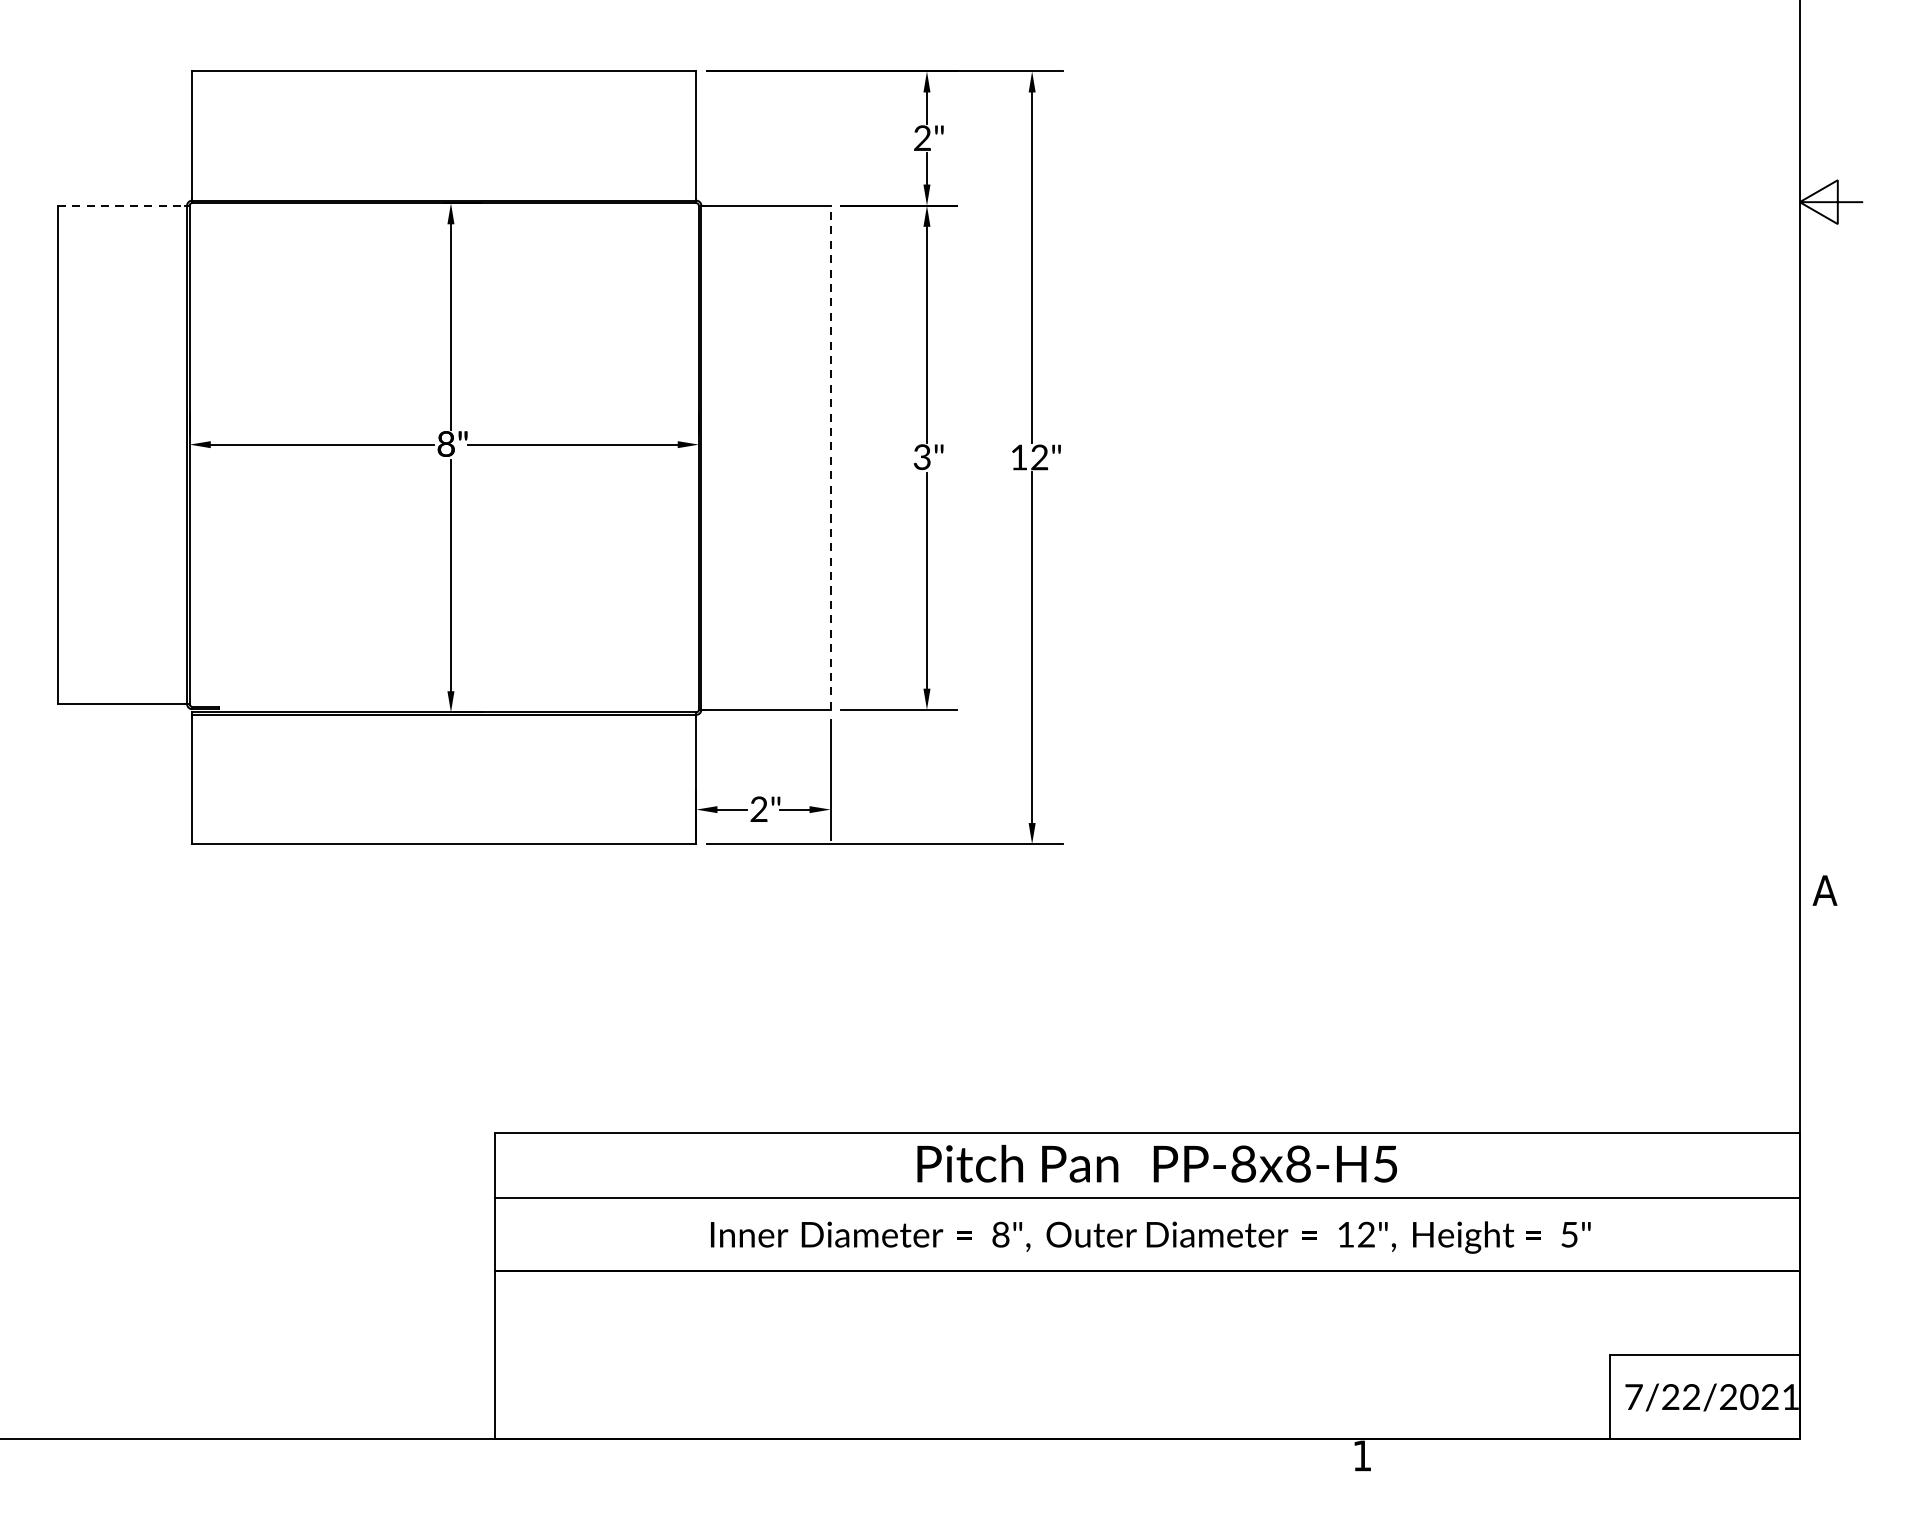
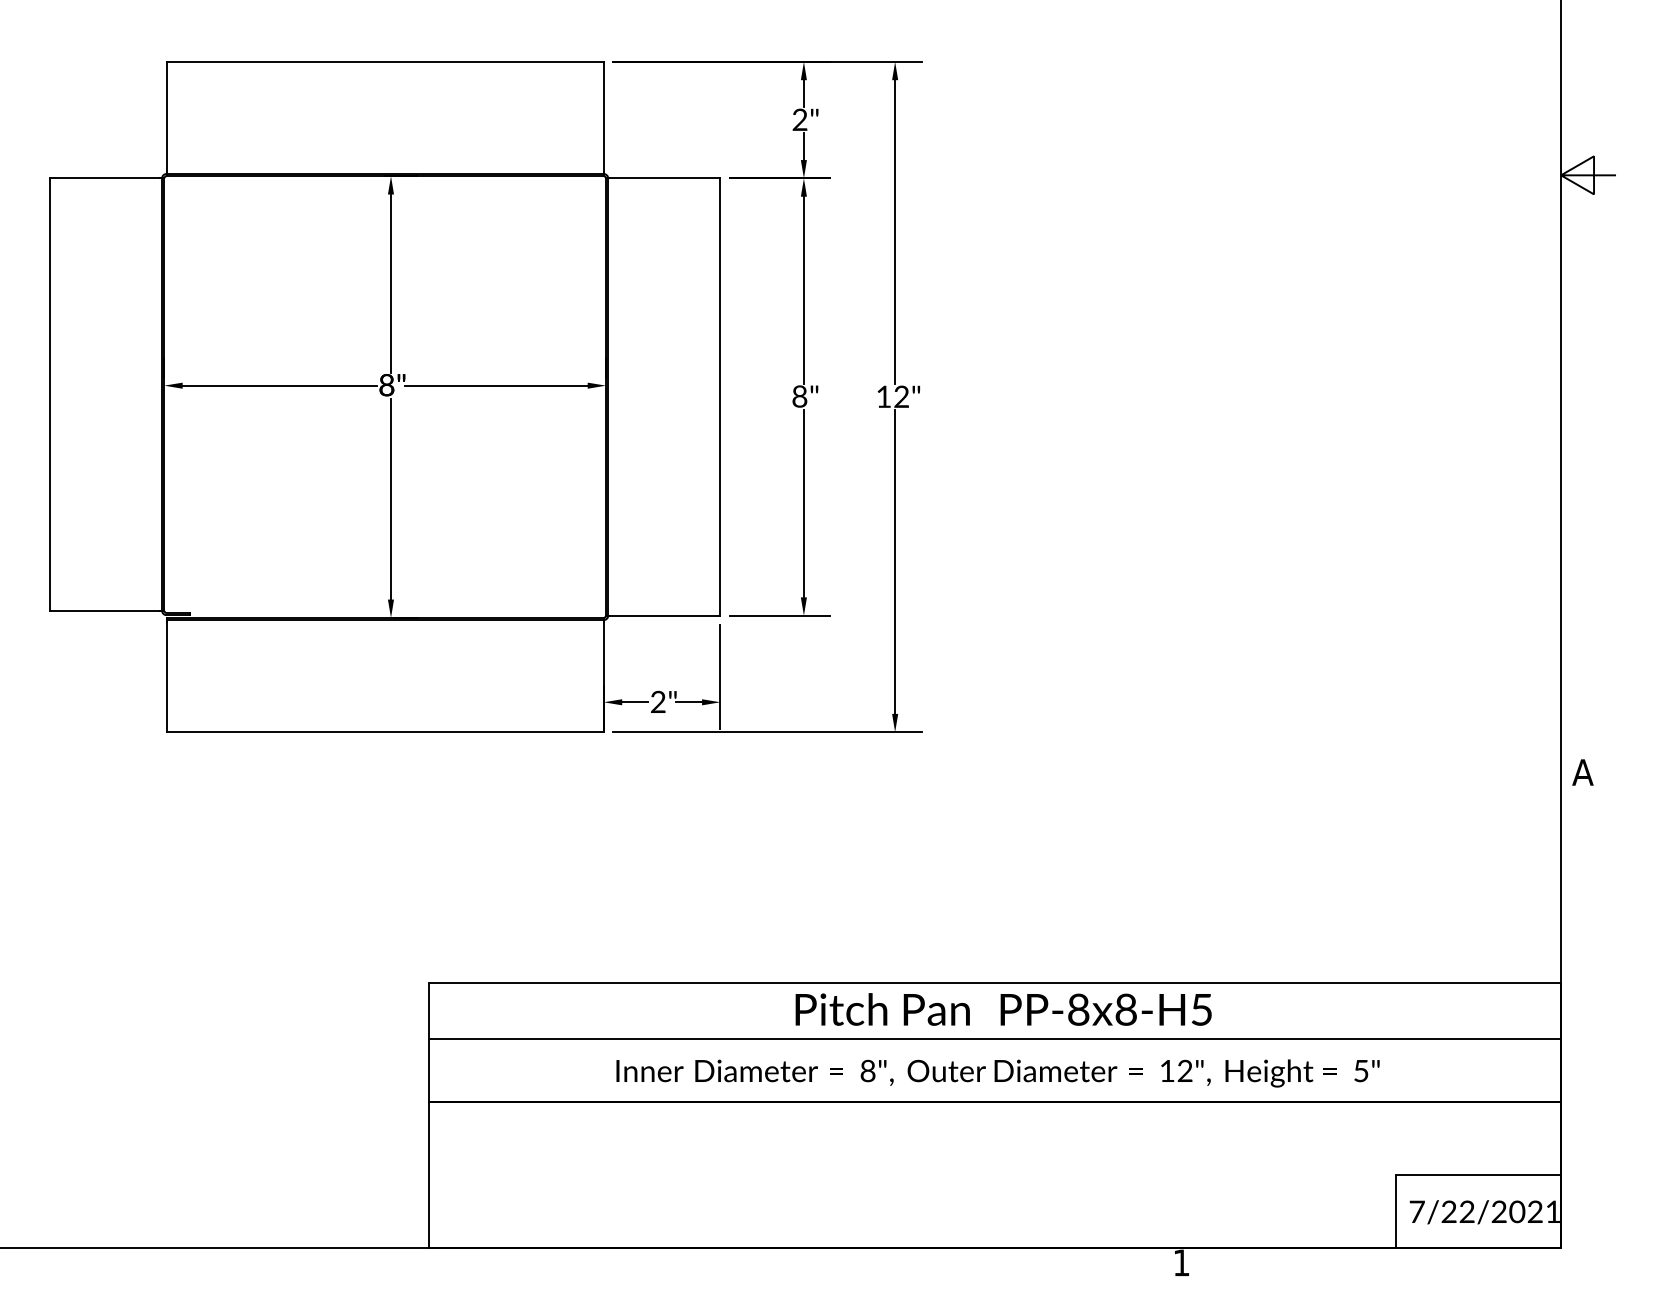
line: (120, 205) -> (104, 178), dashed -> solid
text: (921, 457) -> (799, 396), 3" -> 8"
line: (830, 458) -> (720, 397), dashed -> solid

